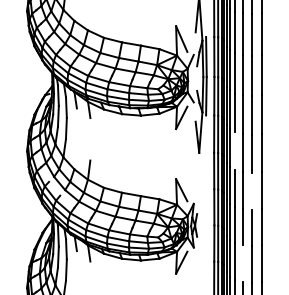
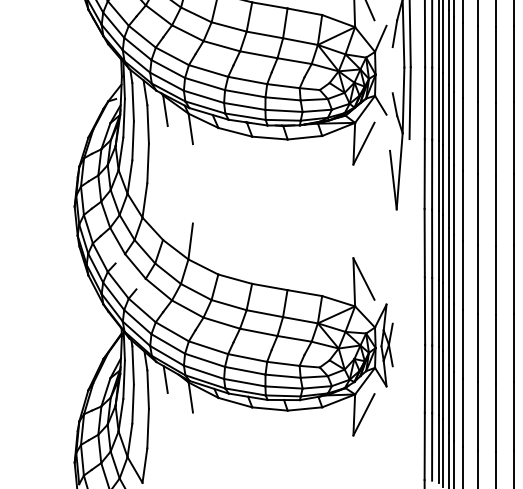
line: (234, 151) -> (462, 206), added
line: (252, 190) -> (496, 279), added
line: (242, 263) -> (477, 416), added

